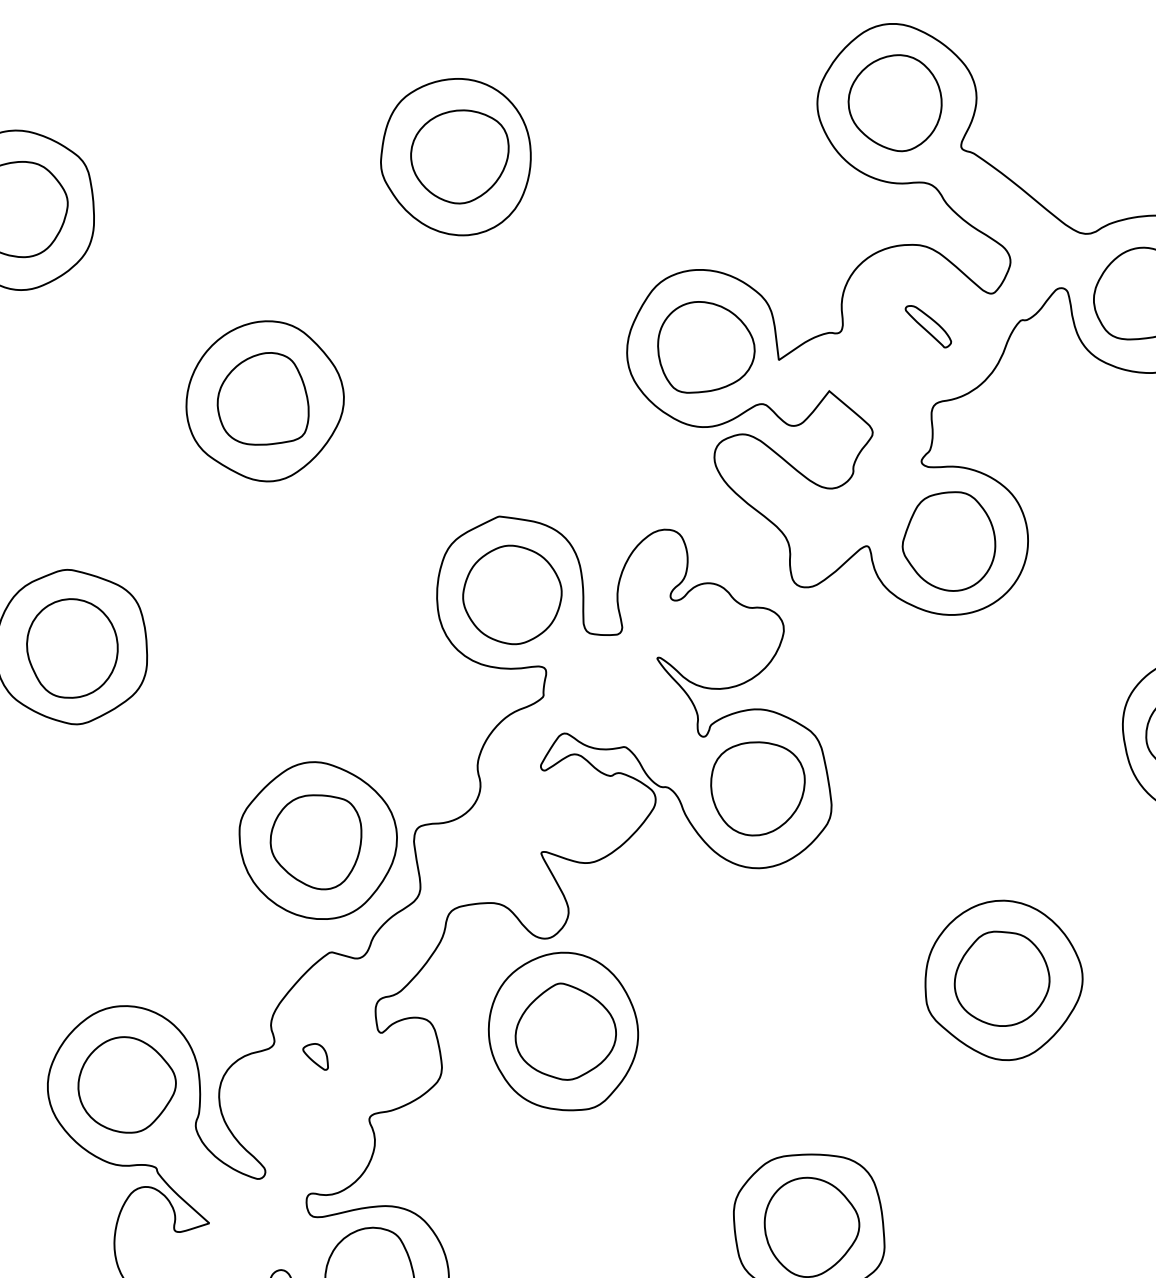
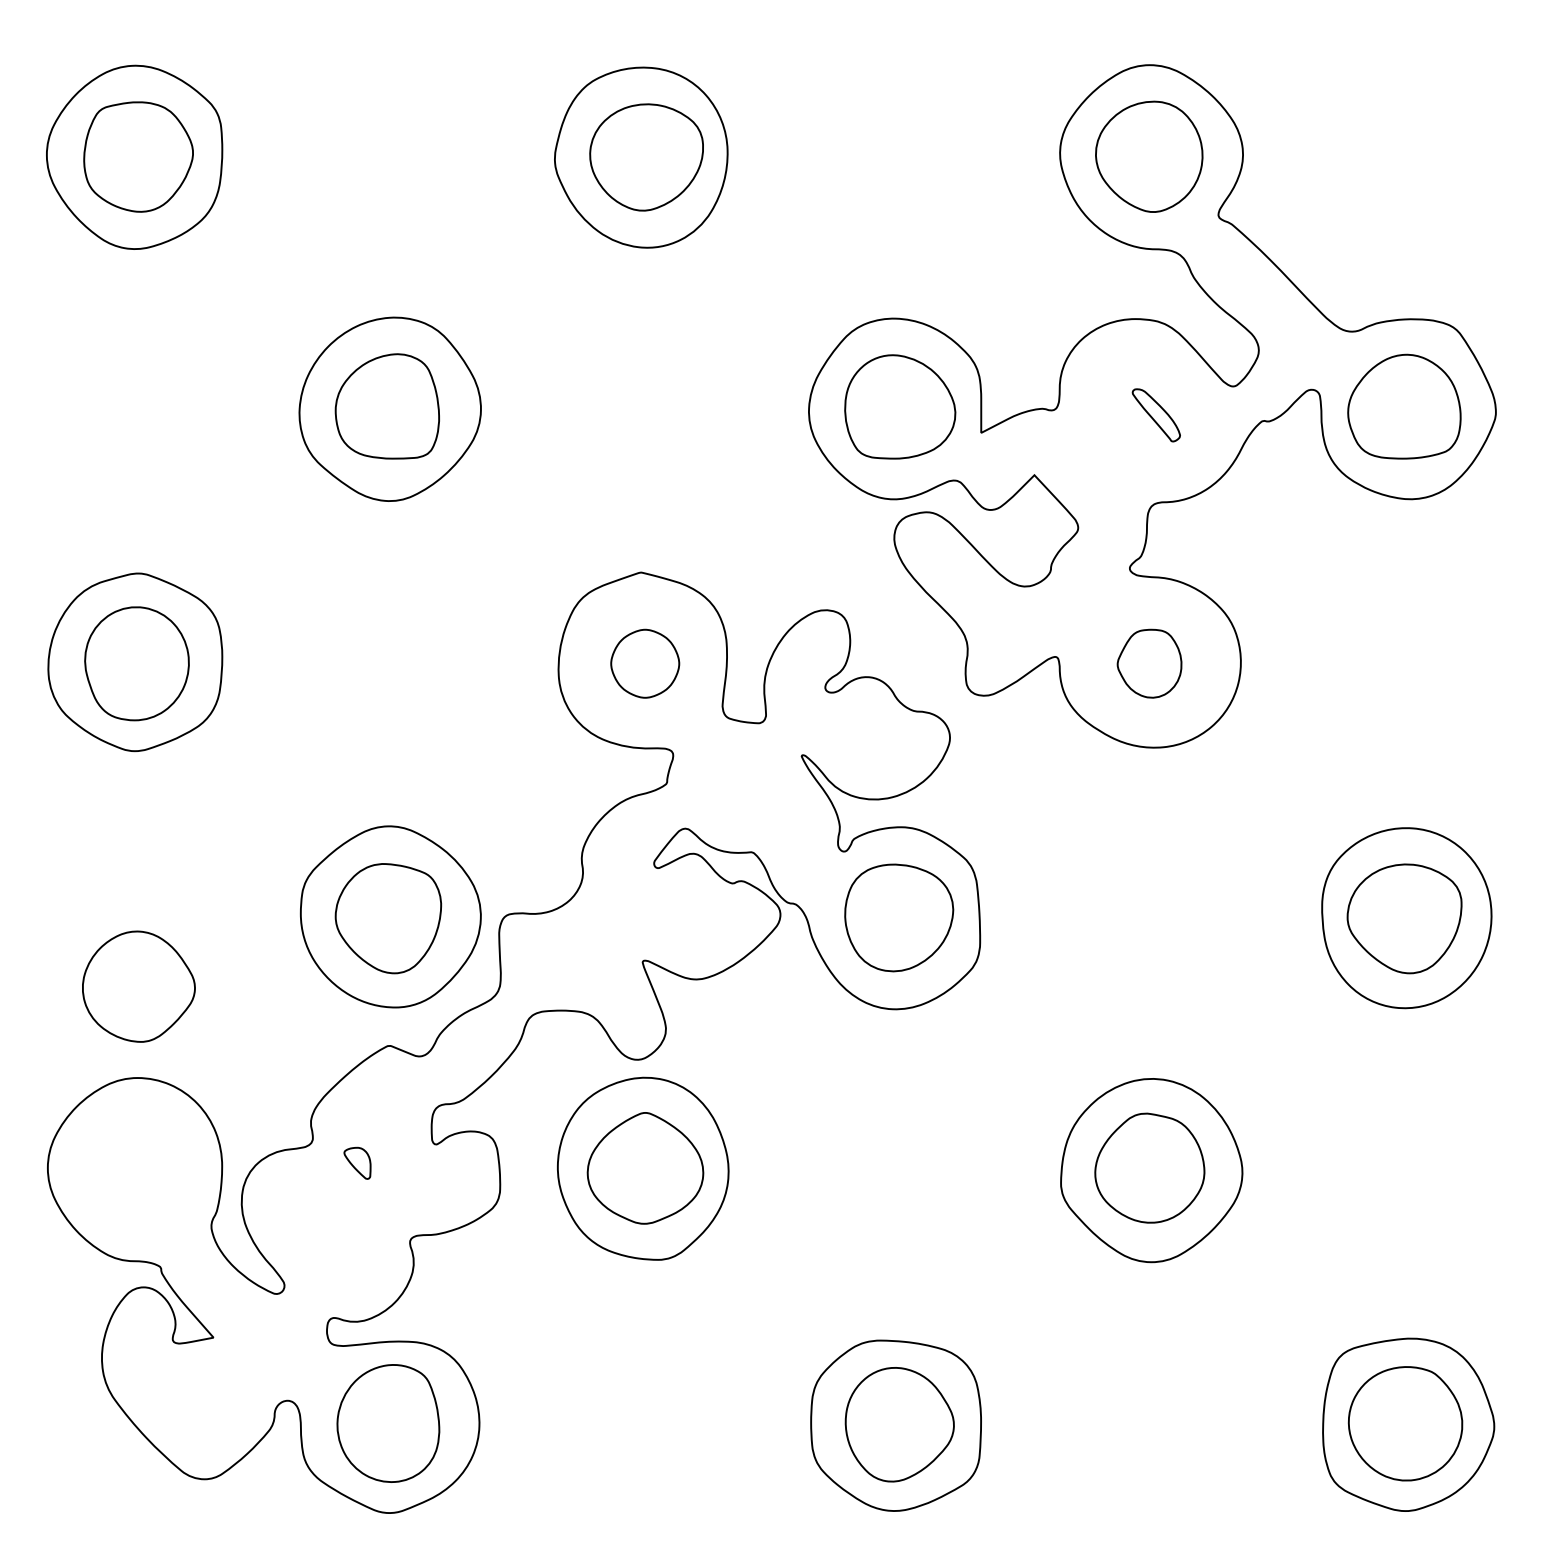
part: (948, 542) -> (1149, 663), size x0.6
part: (511, 594) -> (644, 663), size x0.6
part: (126, 1084) -> (138, 986), moved

